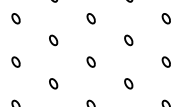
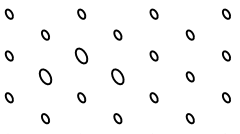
part: (90, 61) -> (81, 55), size x1.6
part: (53, 83) -> (45, 76), size x1.6
part: (128, 83) -> (117, 76), size x1.6

